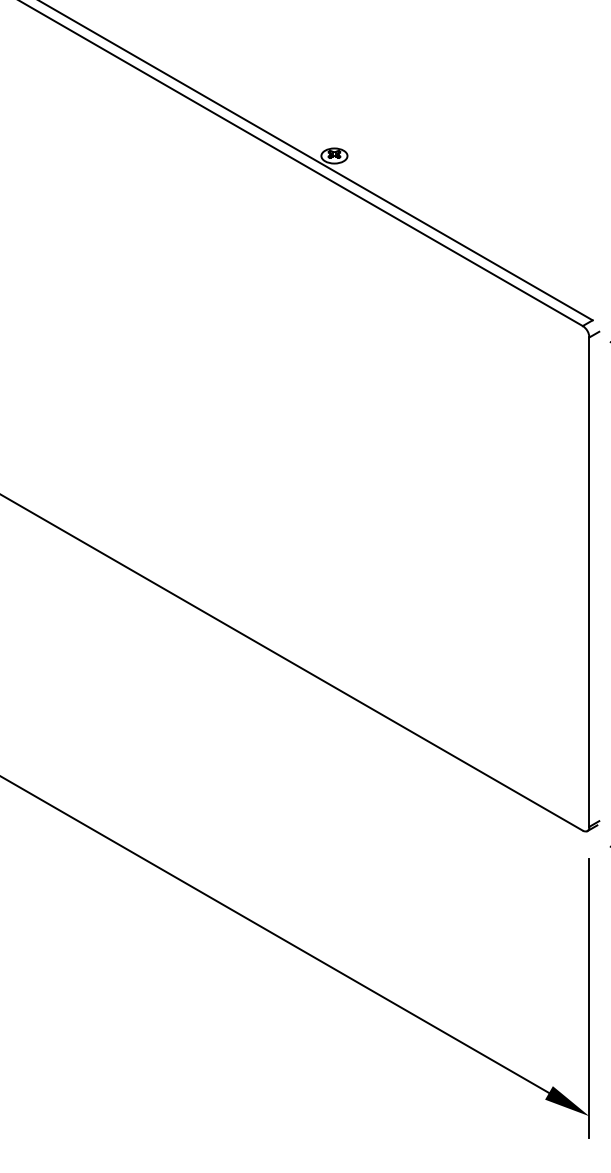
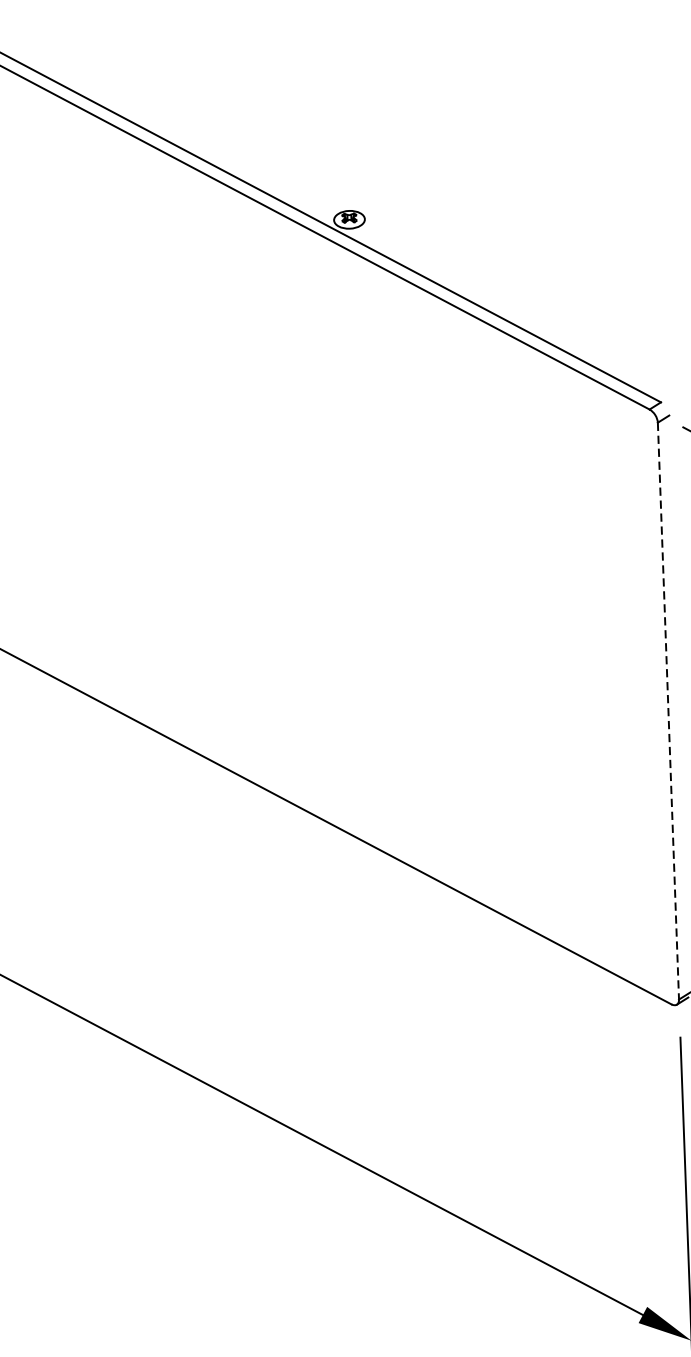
line: (589, 582) -> (668, 711), solid -> dashed

